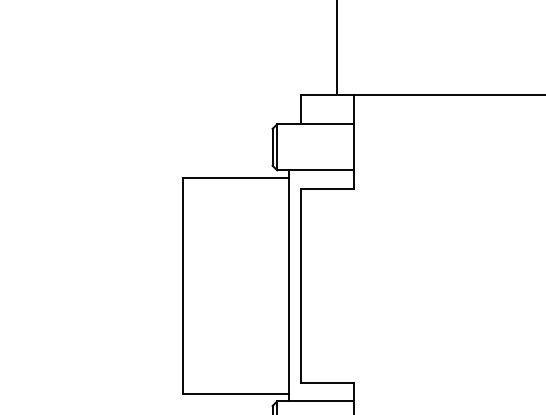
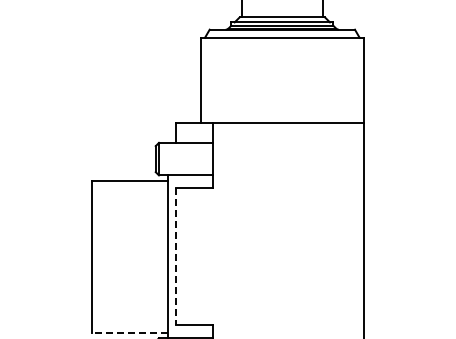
line: (300, 286) -> (175, 257), solid -> dashed
line: (235, 393) -> (129, 332), solid -> dashed

